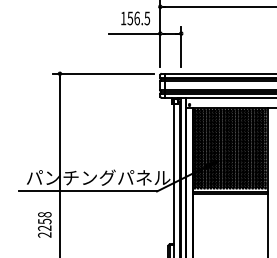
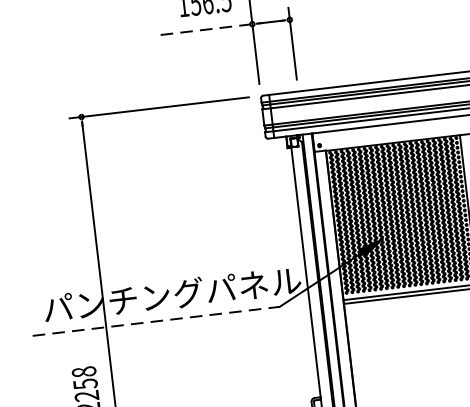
line: (134, 33) -> (206, 29), solid -> dashed
line: (88, 191) -> (157, 321), solid -> dashed

